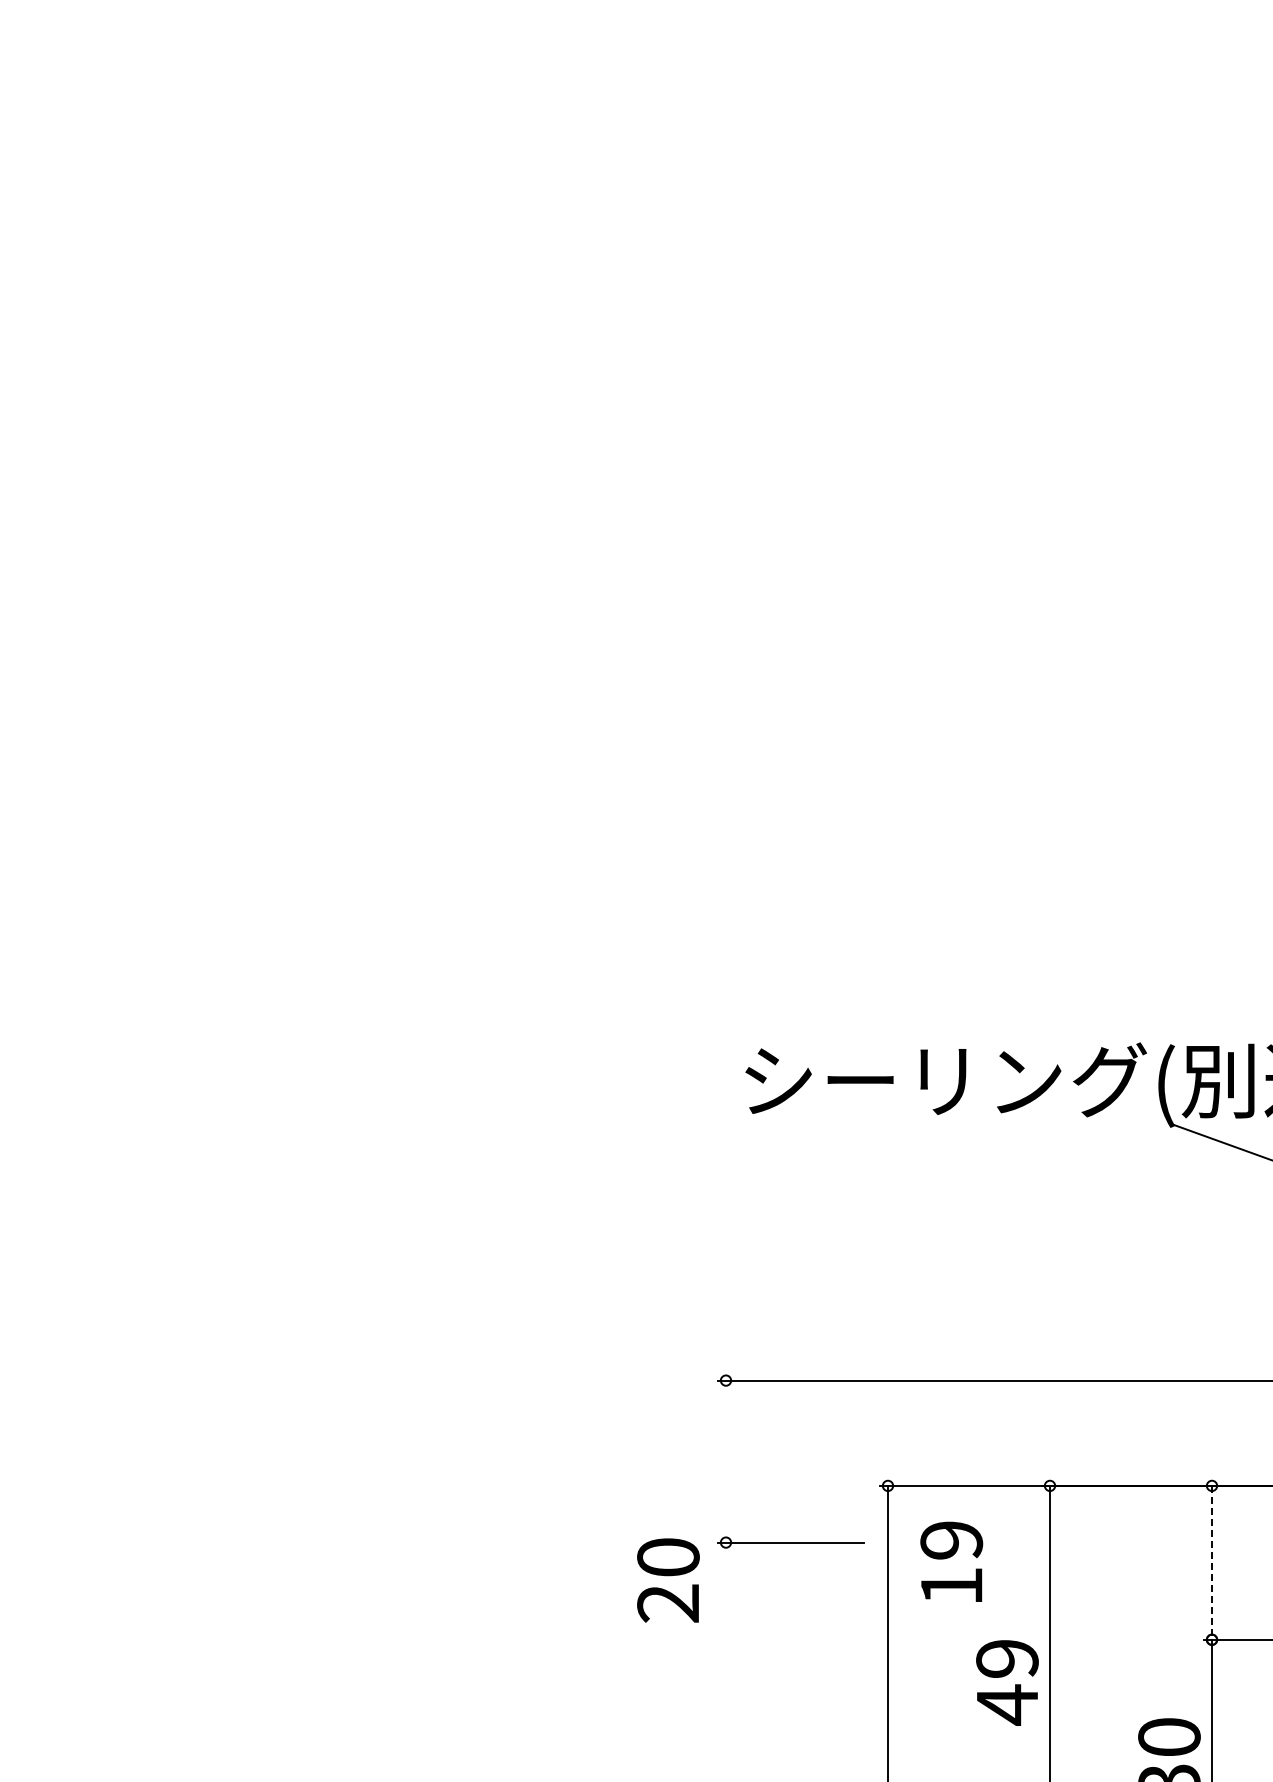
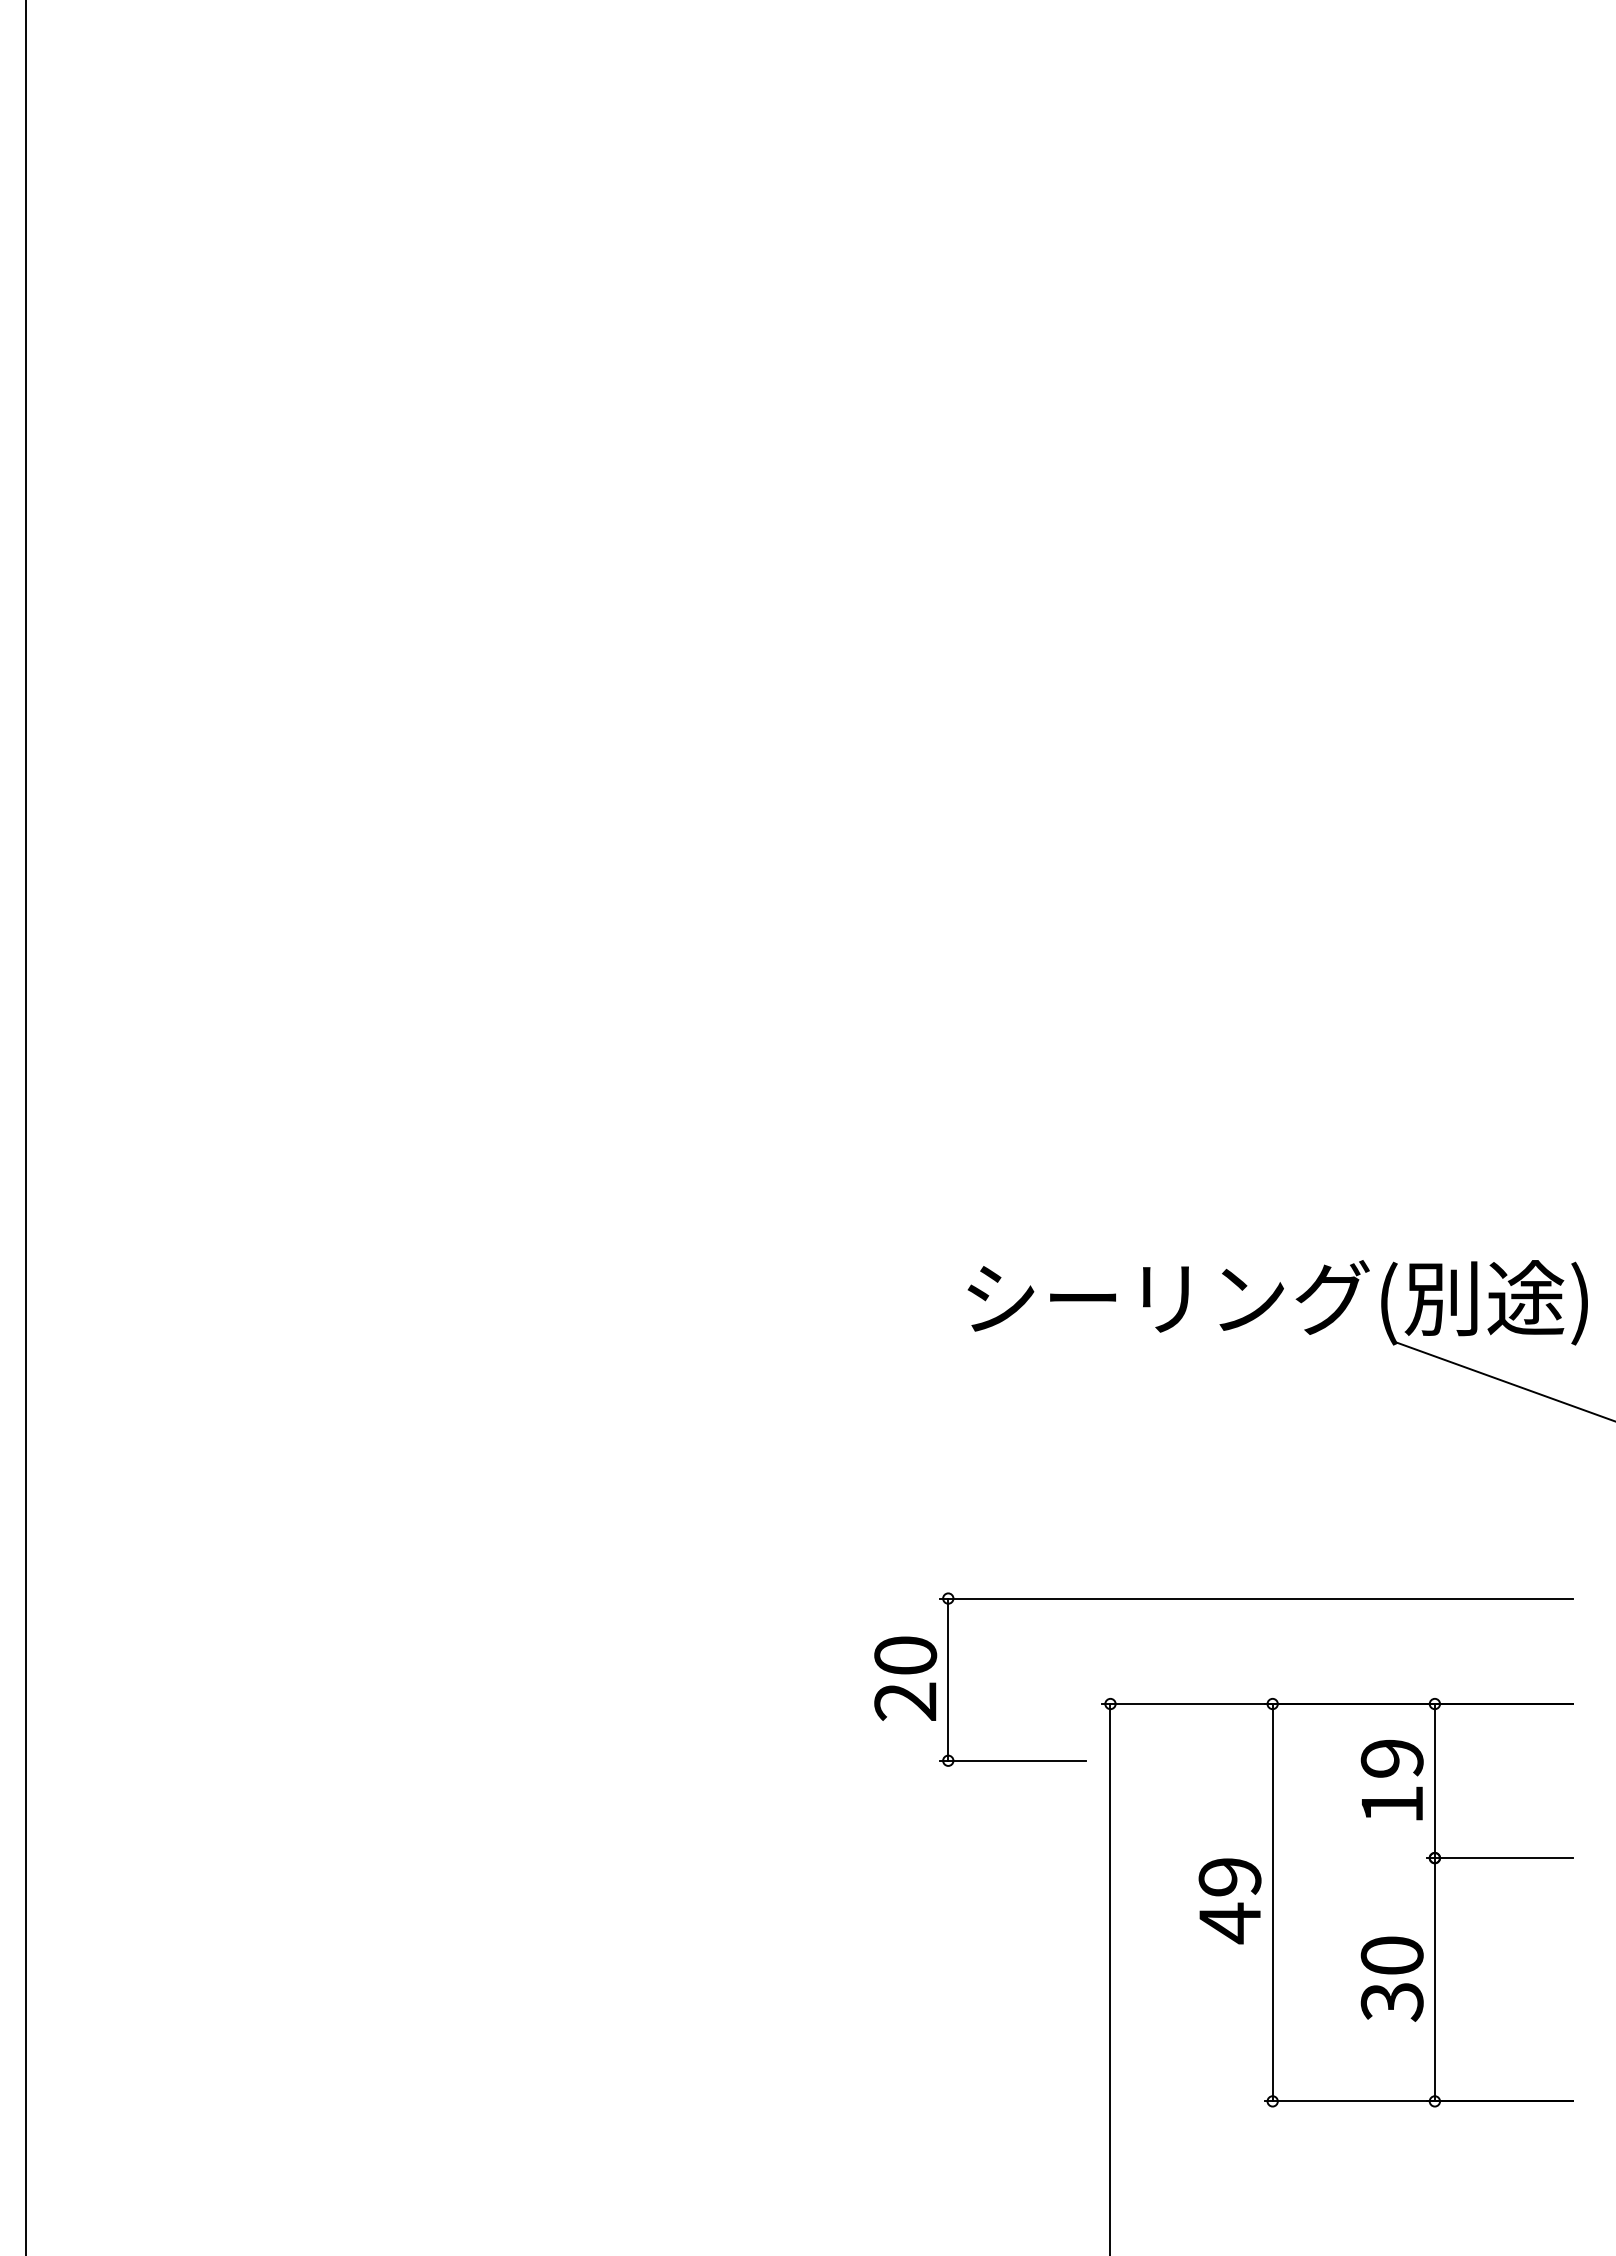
line: (726, 1461) -> (948, 1679), added
text: (950, 1562) -> (1391, 1780), moved
line: (1211, 1563) -> (1434, 1781), dashed -> solid
text: (668, 1580) -> (905, 1678), moved

